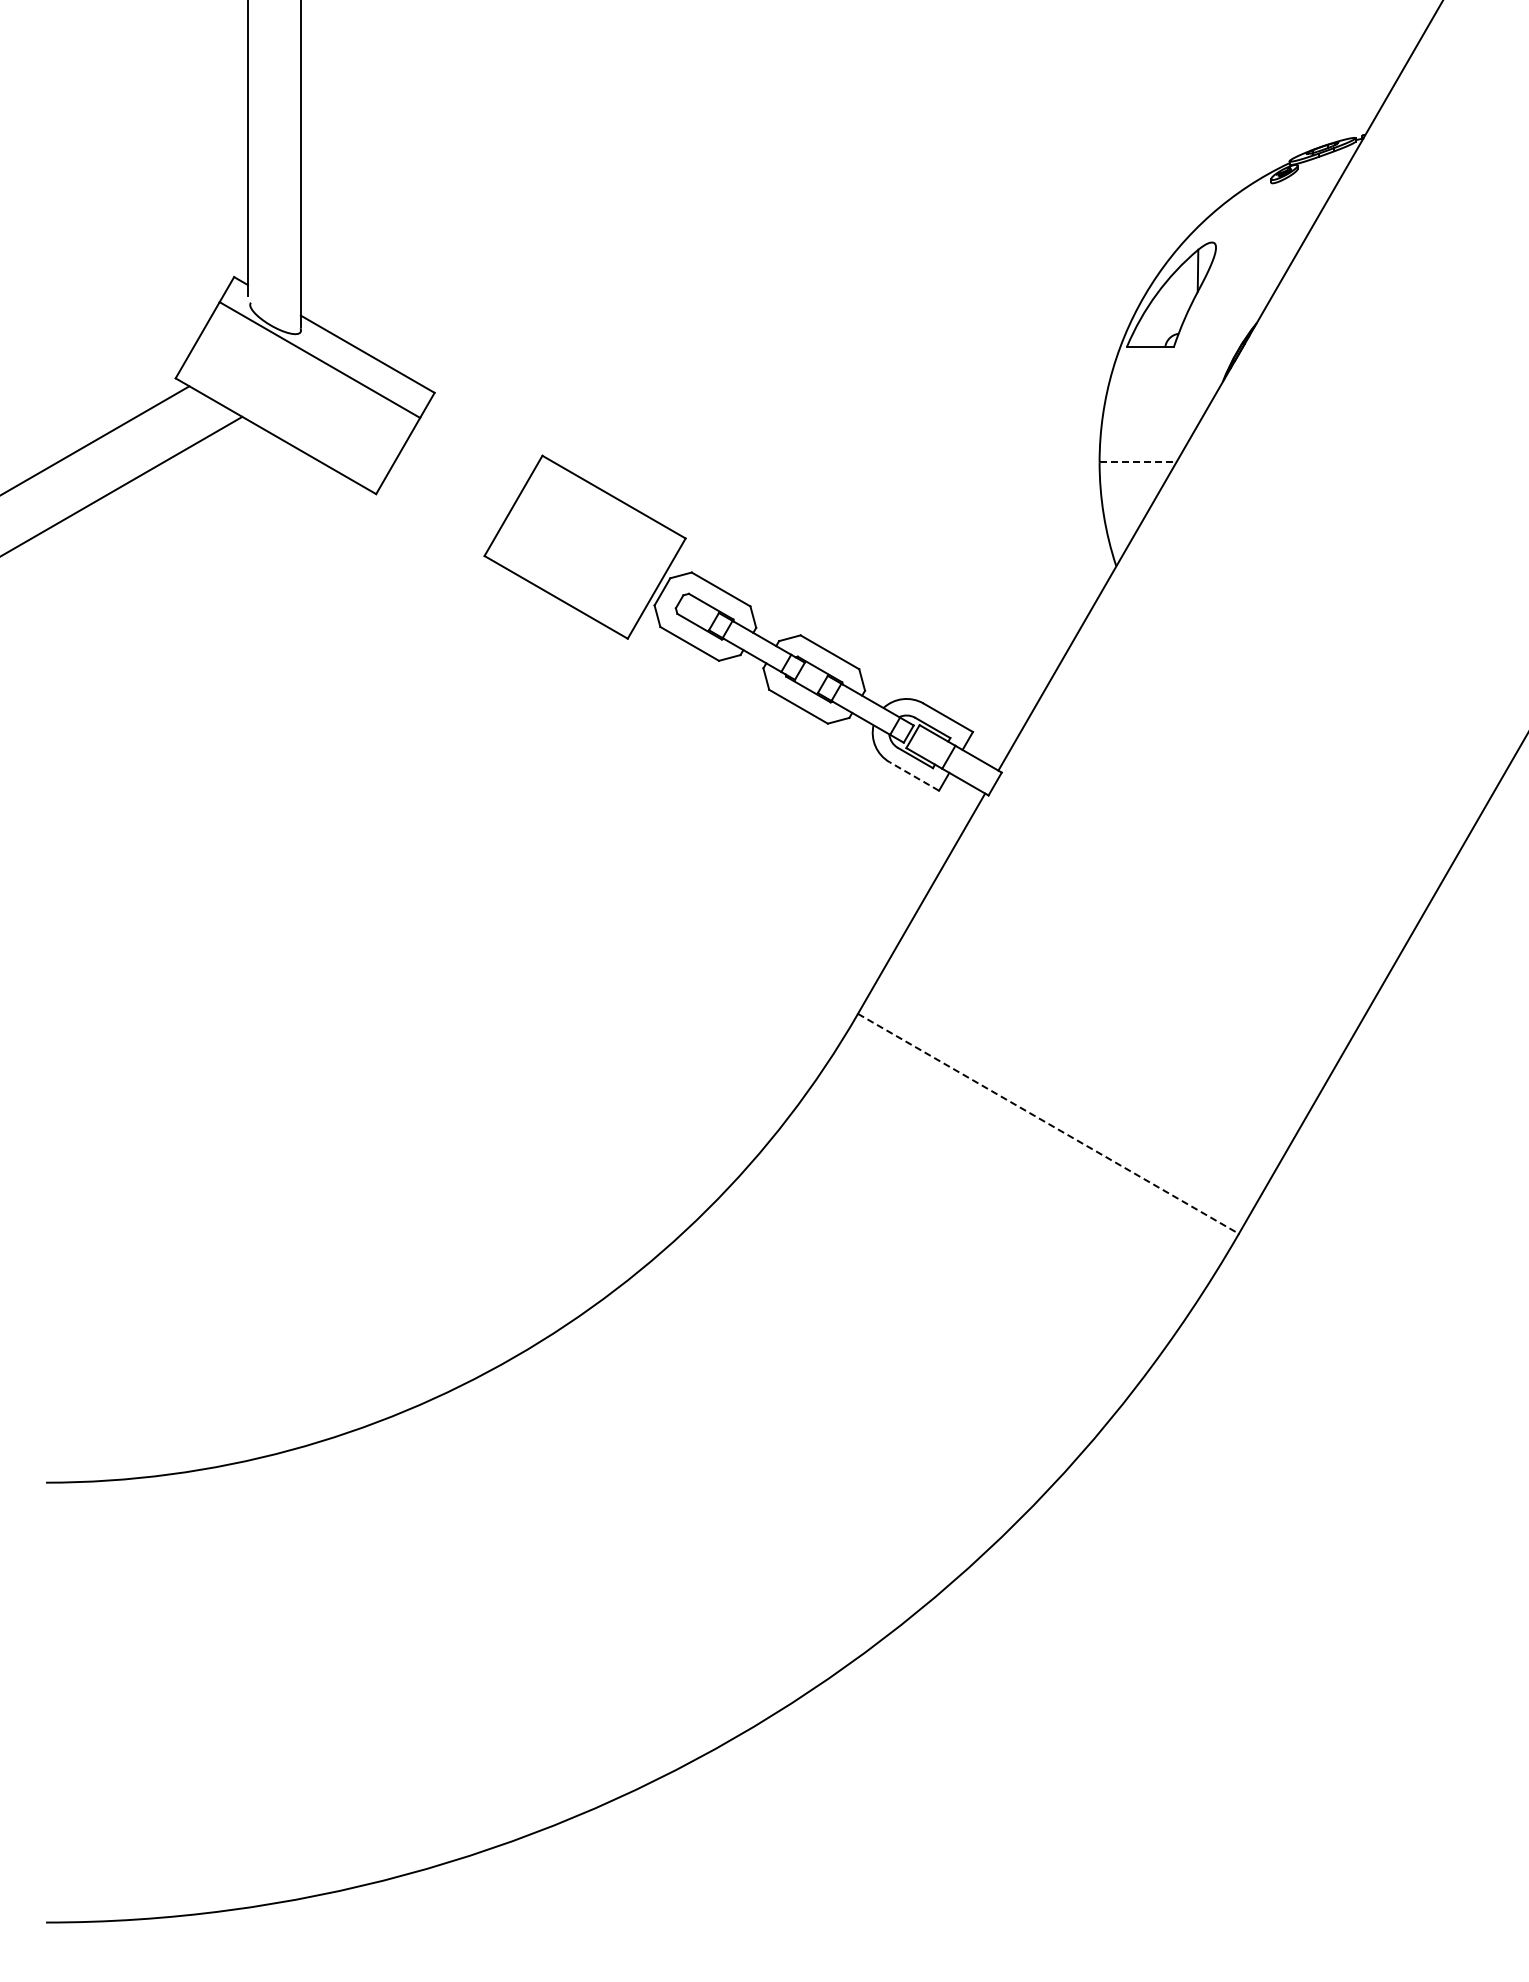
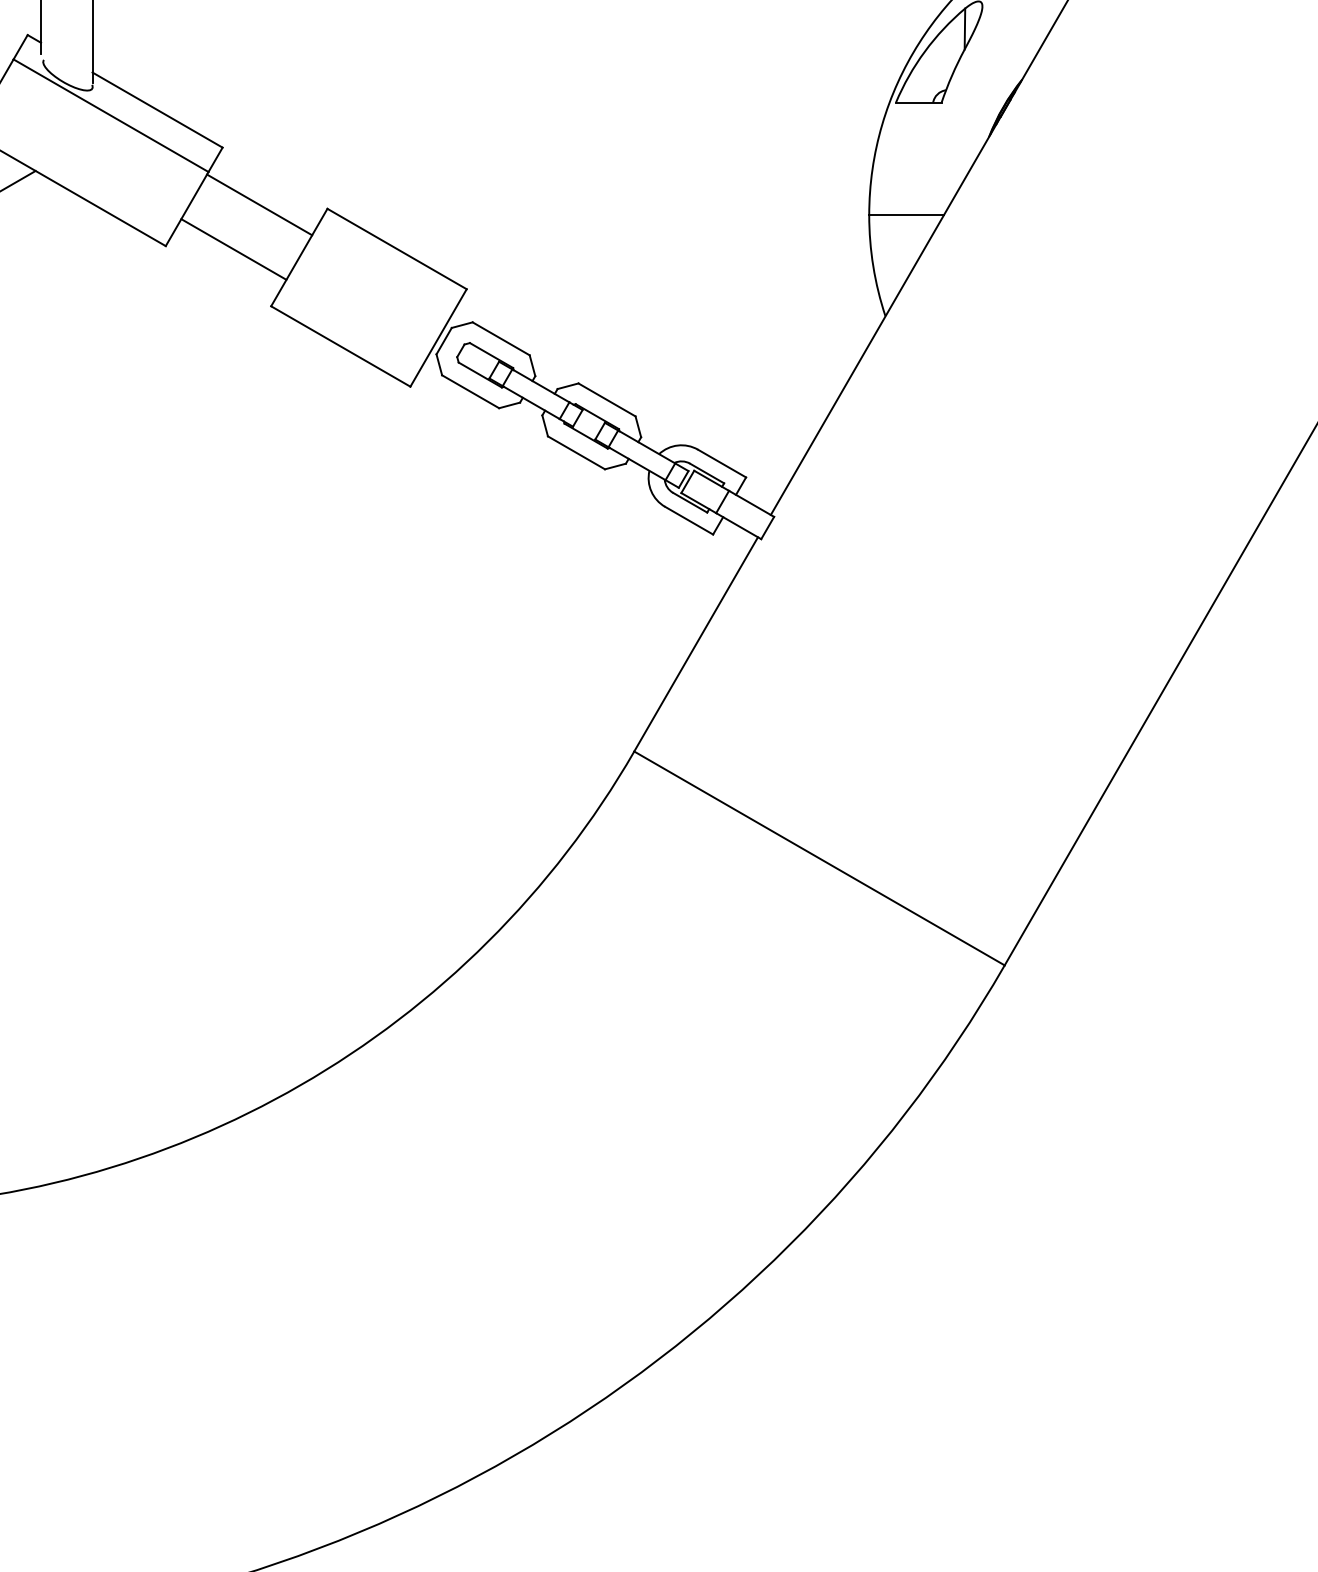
line: (472, 451) -> (259, 204), added
line: (1138, 462) -> (907, 215), dashed -> solid
line: (446, 497) -> (234, 249), added
line: (914, 776) -> (689, 520), dashed -> solid
line: (1048, 1123) -> (819, 858), dashed -> solid

